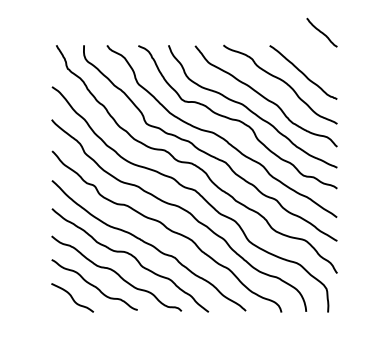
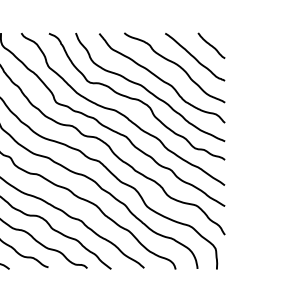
curve: (321, 32) -> (211, 45), moved

